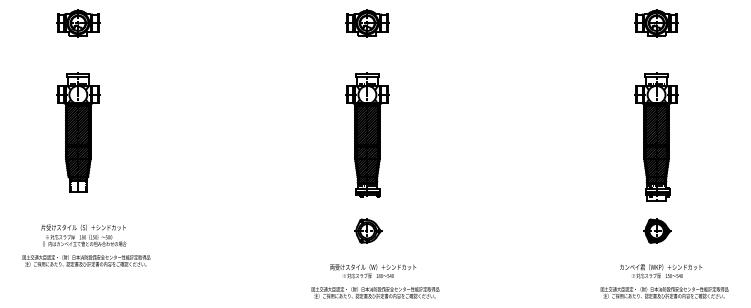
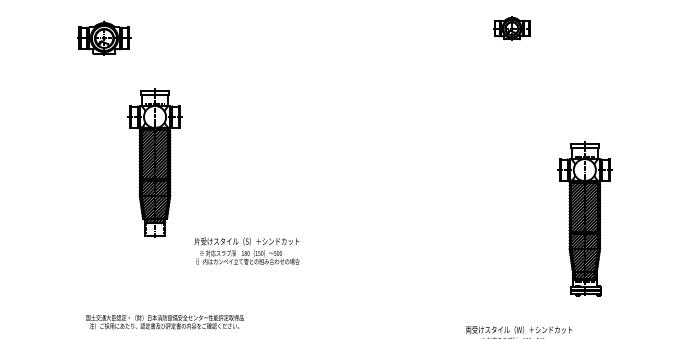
part: (78, 23) -> (104, 38), moved
part: (367, 23) -> (512, 28), size x0.7
part: (367, 134) -> (584, 219), moved
part: (368, 230) -> (513, 284), removed
text: (83, 235) -> (246, 251), moved

